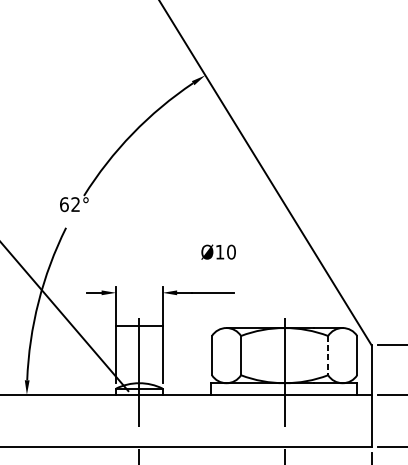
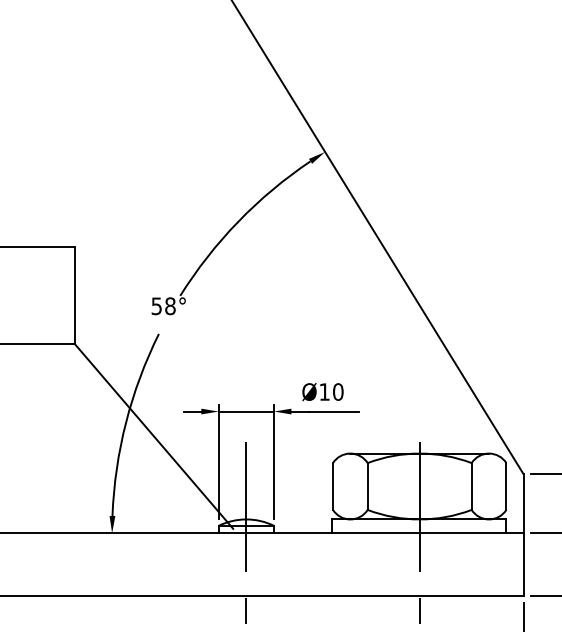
text: (69, 204) -> (163, 306), 62° -> 58°
text: (218, 252) -> (322, 392), moved
line: (139, 325) -> (246, 411), moved
line: (328, 356) -> (471, 487), dashed -> solid

